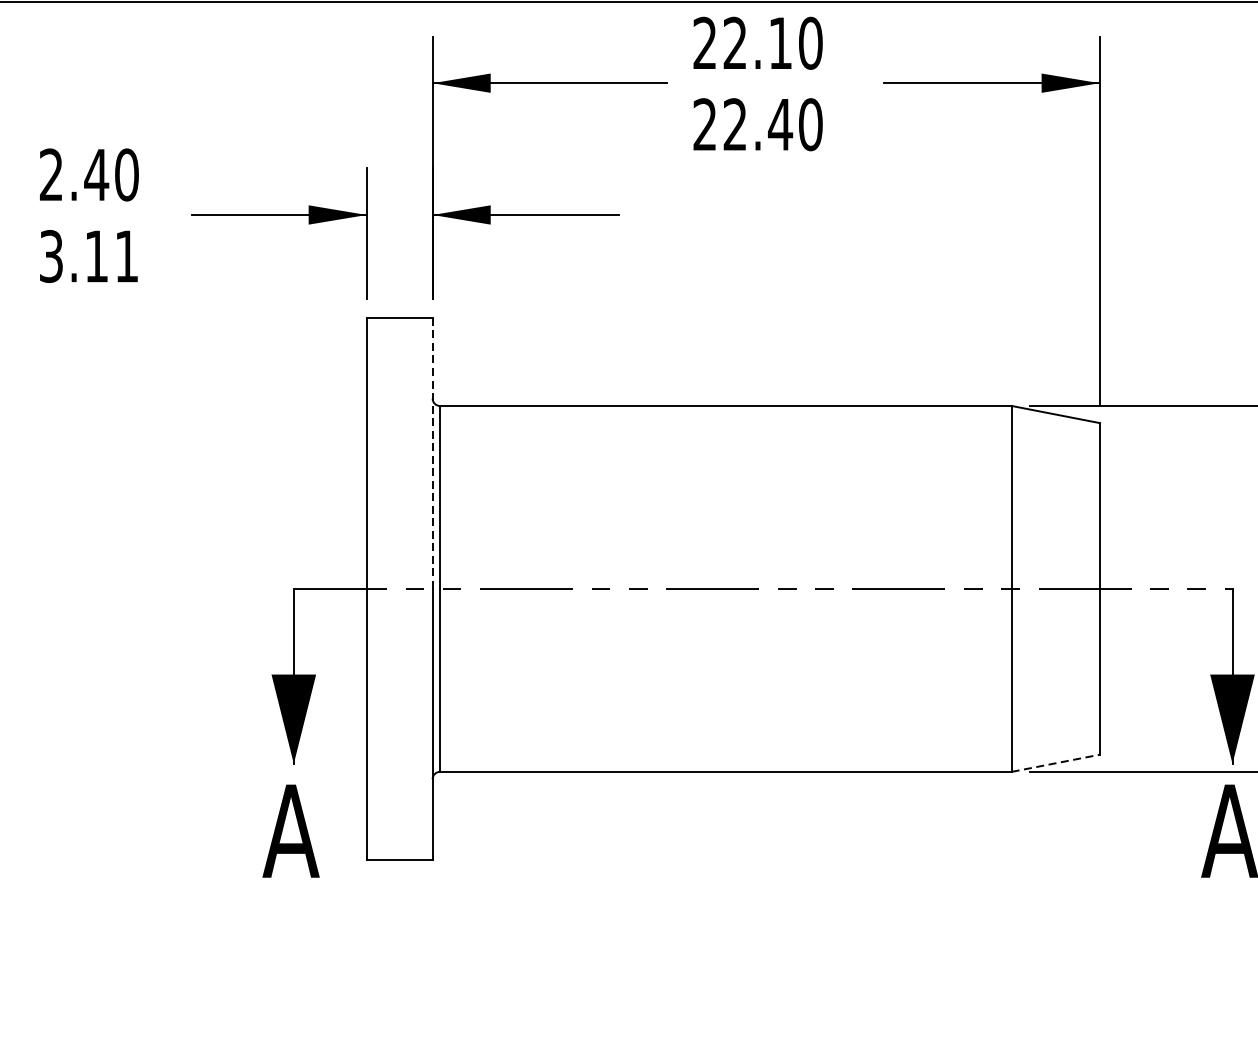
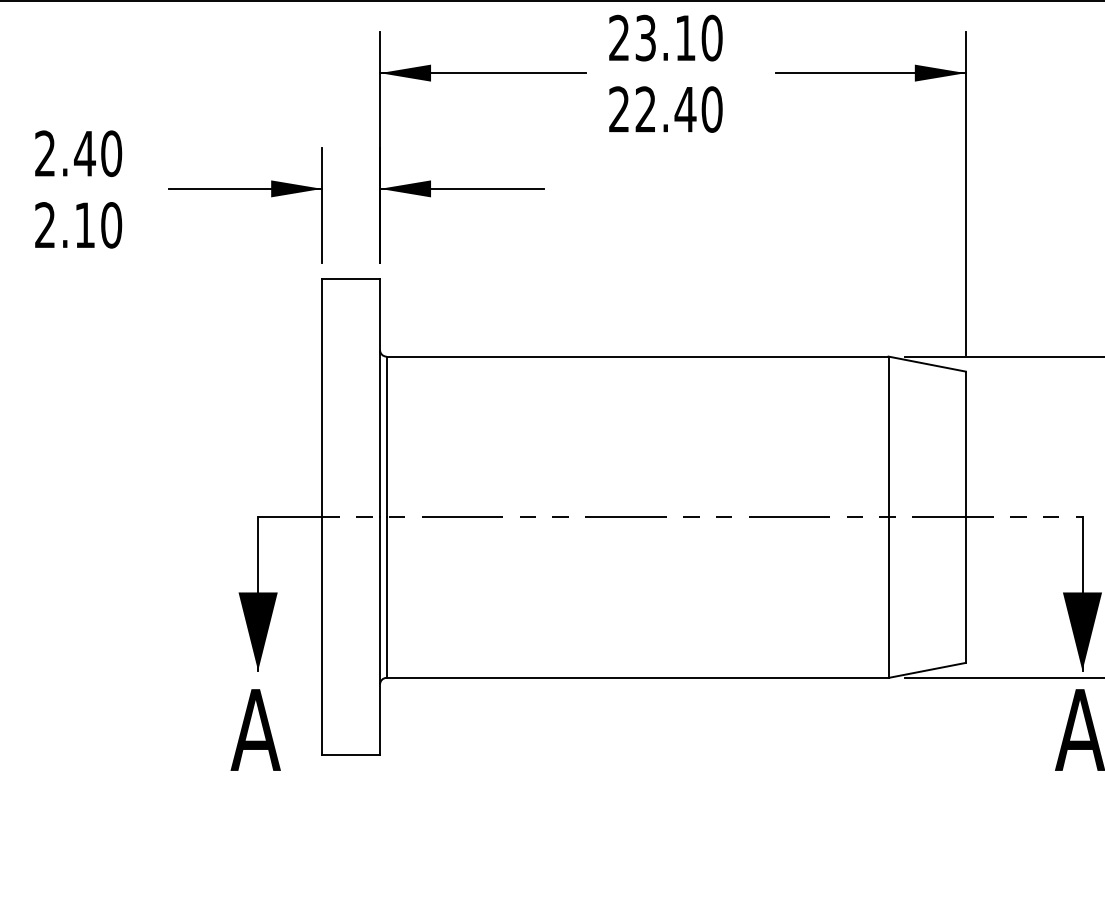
text: (734, 43) -> (645, 38), 22.10 -> 23.10
text: (89, 256) -> (78, 225), 3.11 -> 2.10
line: (433, 452) -> (380, 397), dashed -> solid
line: (1056, 763) -> (927, 670), dashed -> solid

